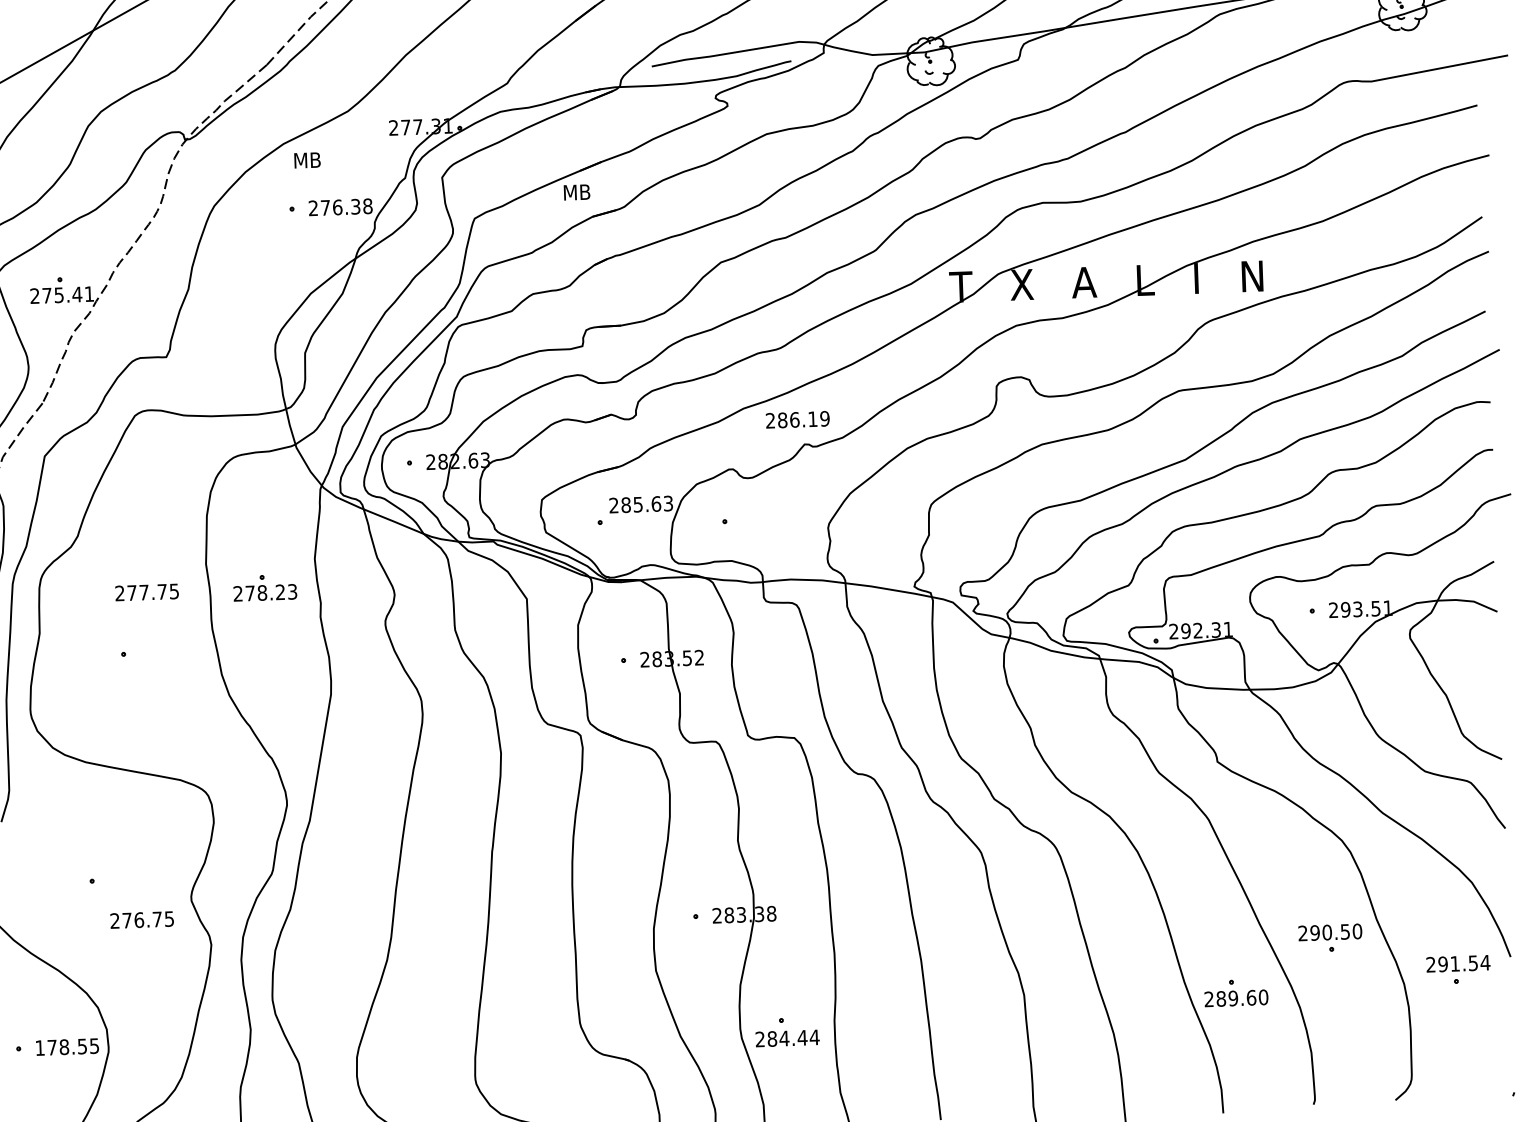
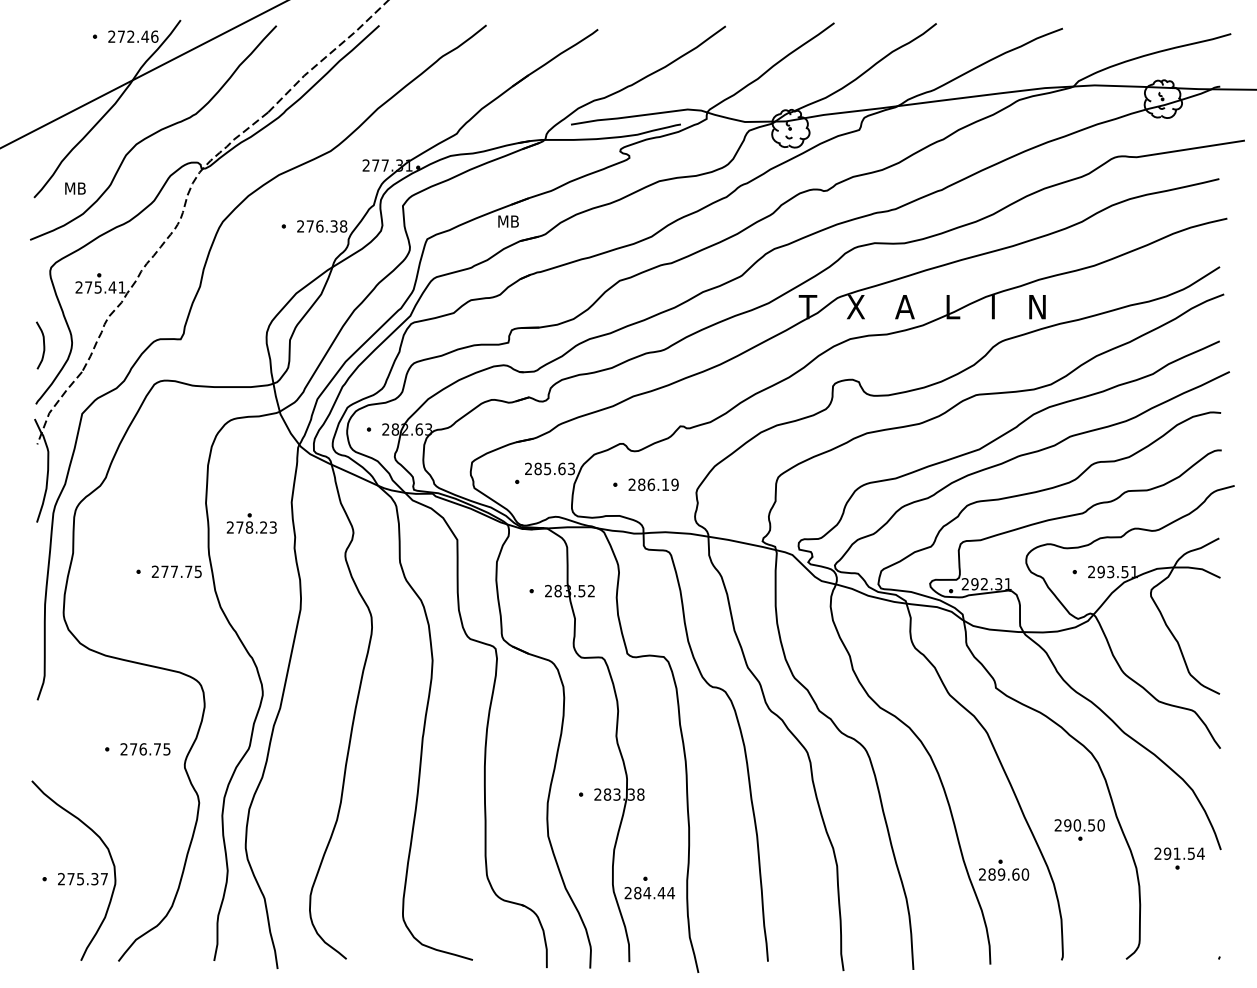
text: (307, 160) -> (75, 188), moved
text: (797, 419) -> (653, 484), moved
text: (146, 592) -> (176, 571), moved
text: (142, 920) -> (145, 749), moved
text: (66, 1046) -> (82, 878), 178.55 -> 275.37

